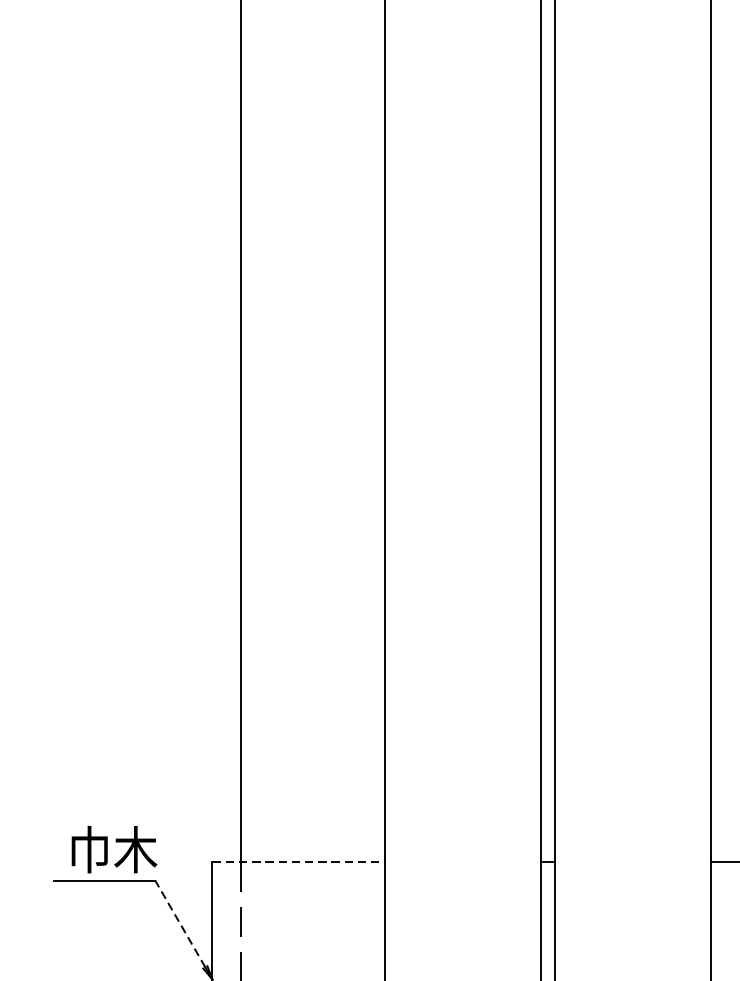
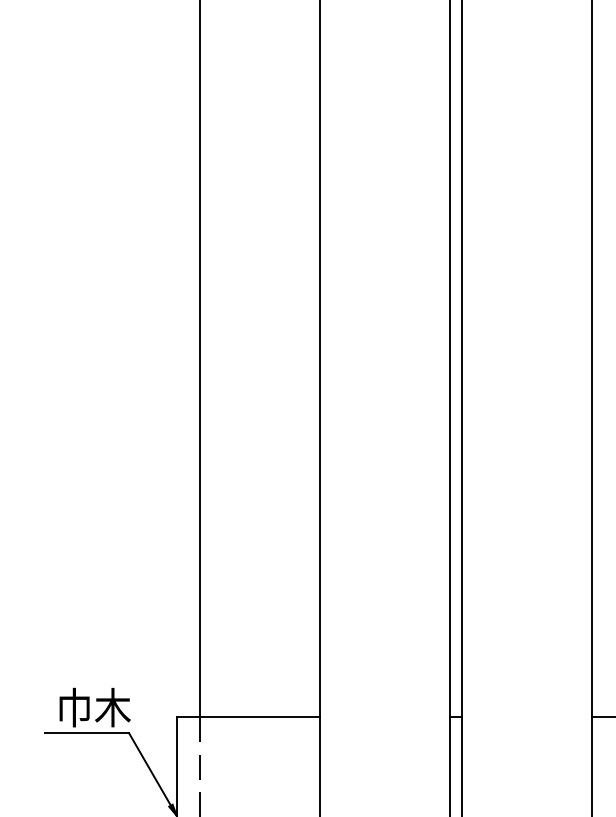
line: (298, 861) -> (248, 717), dashed -> solid
line: (180, 923) -> (150, 769), dashed -> solid

